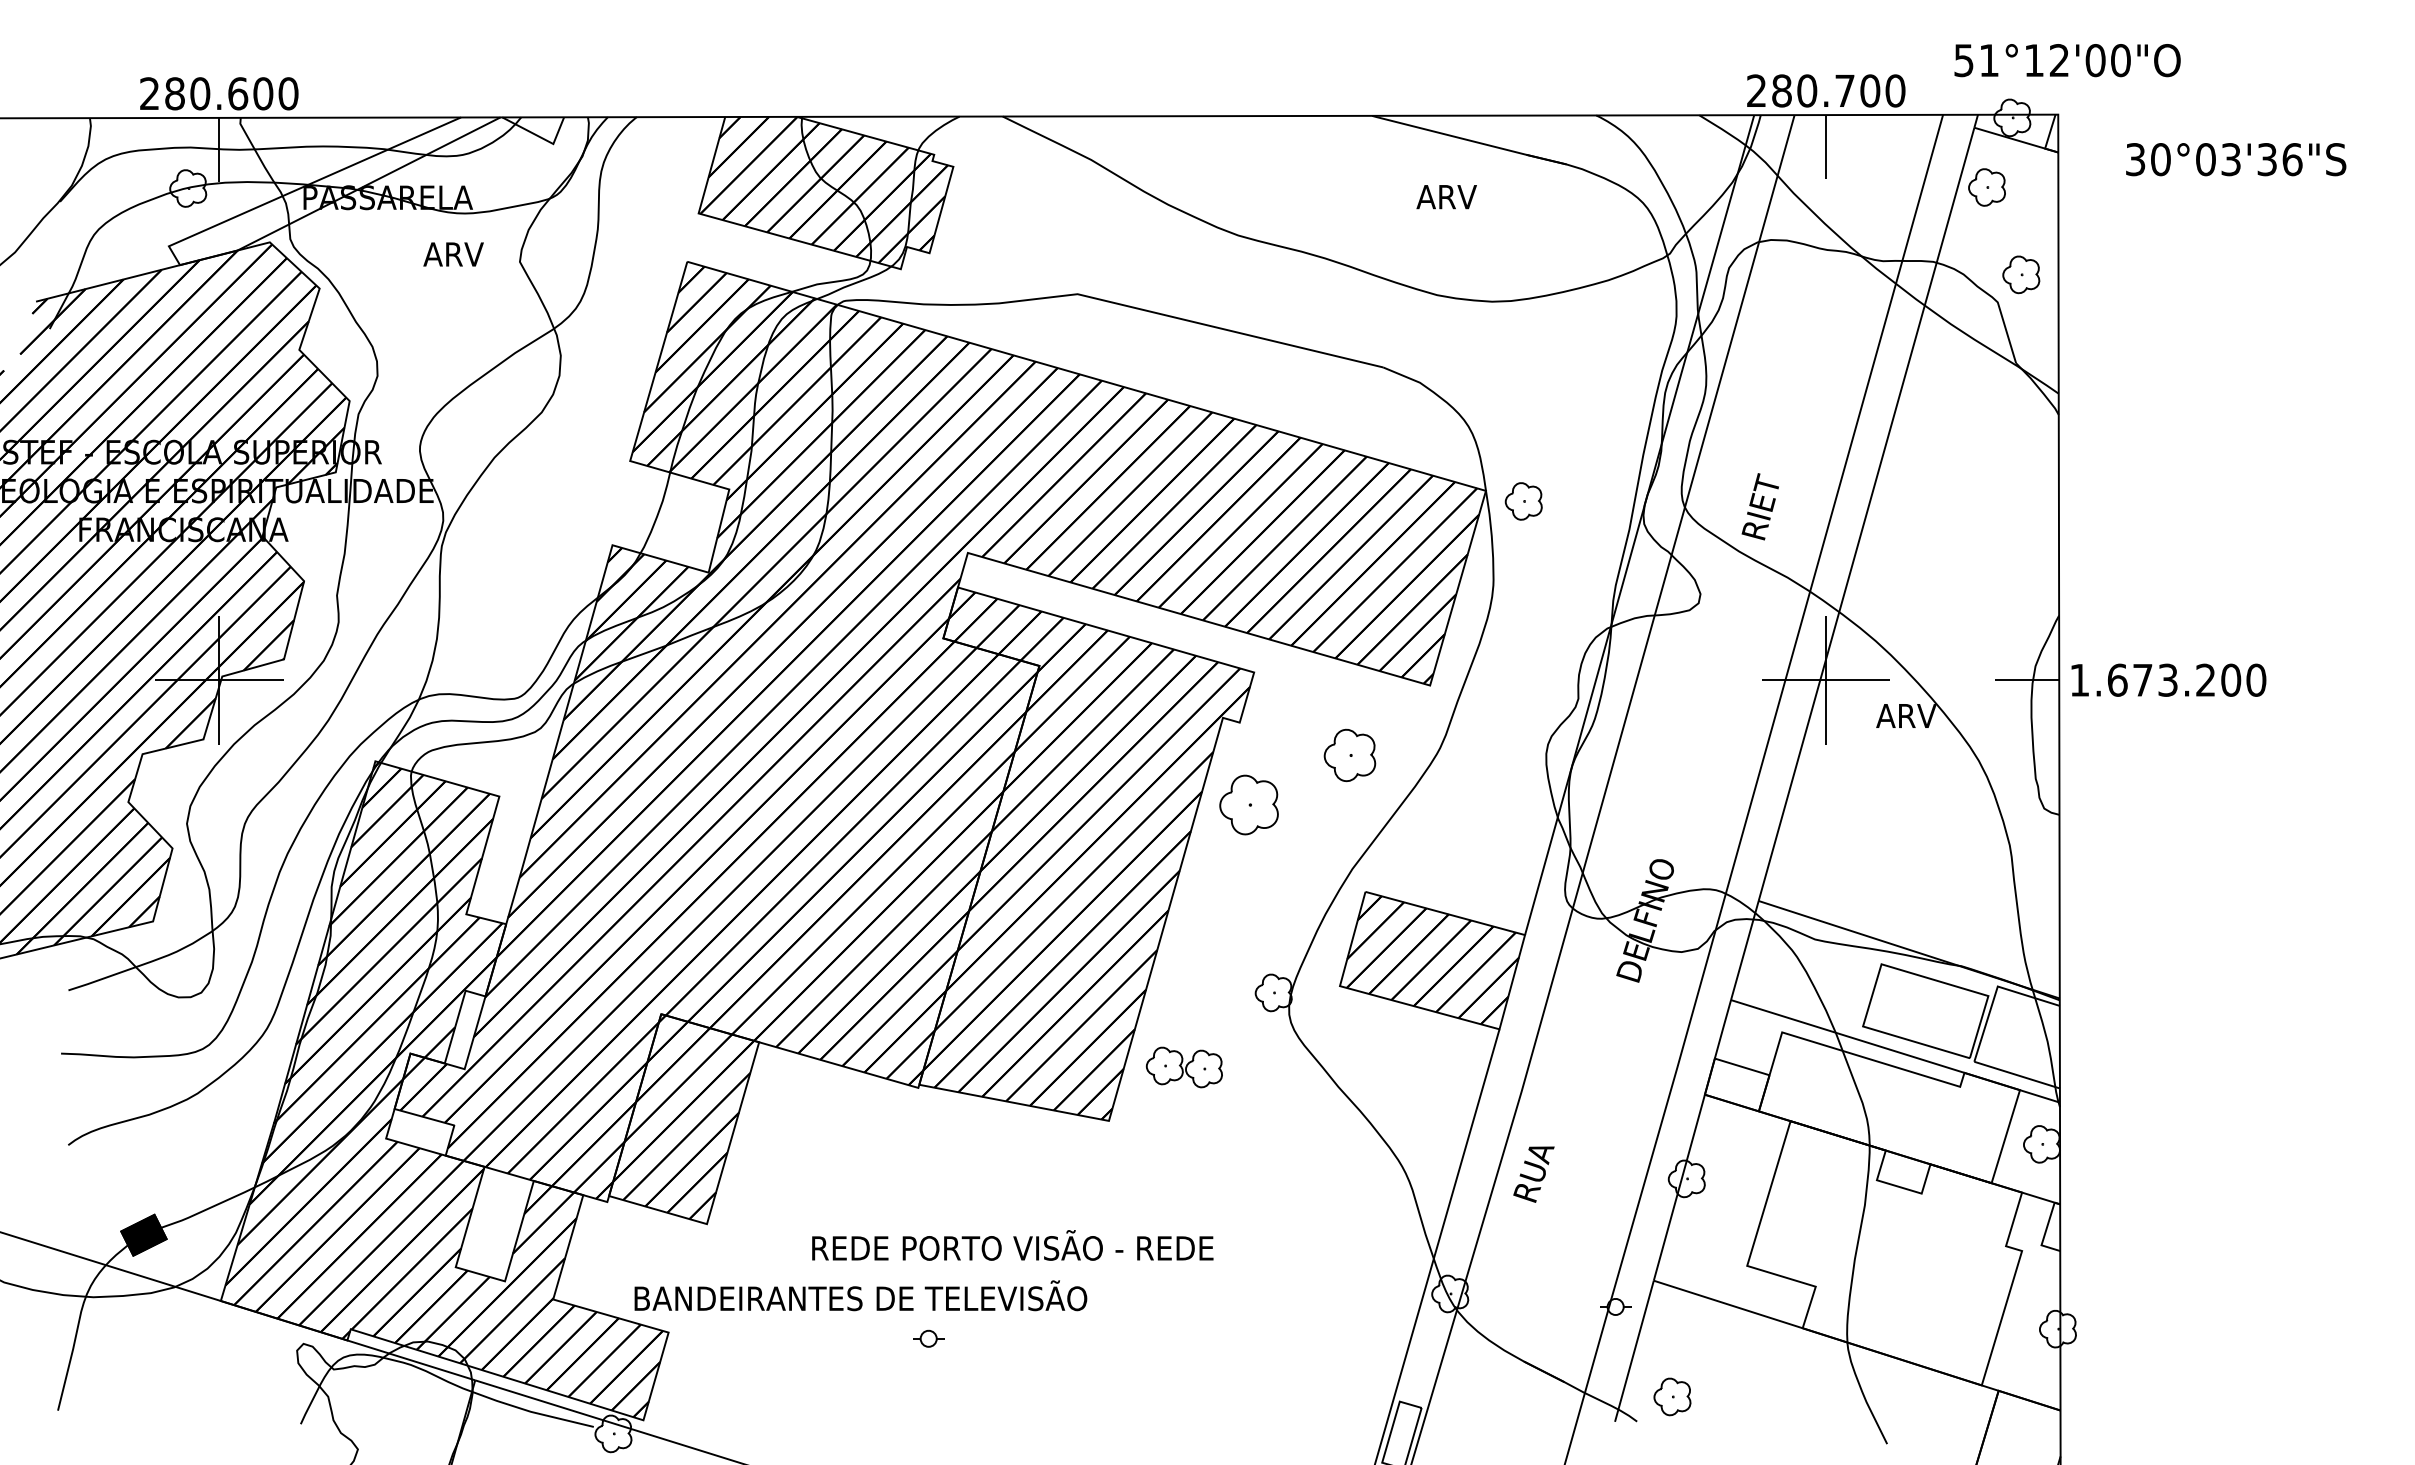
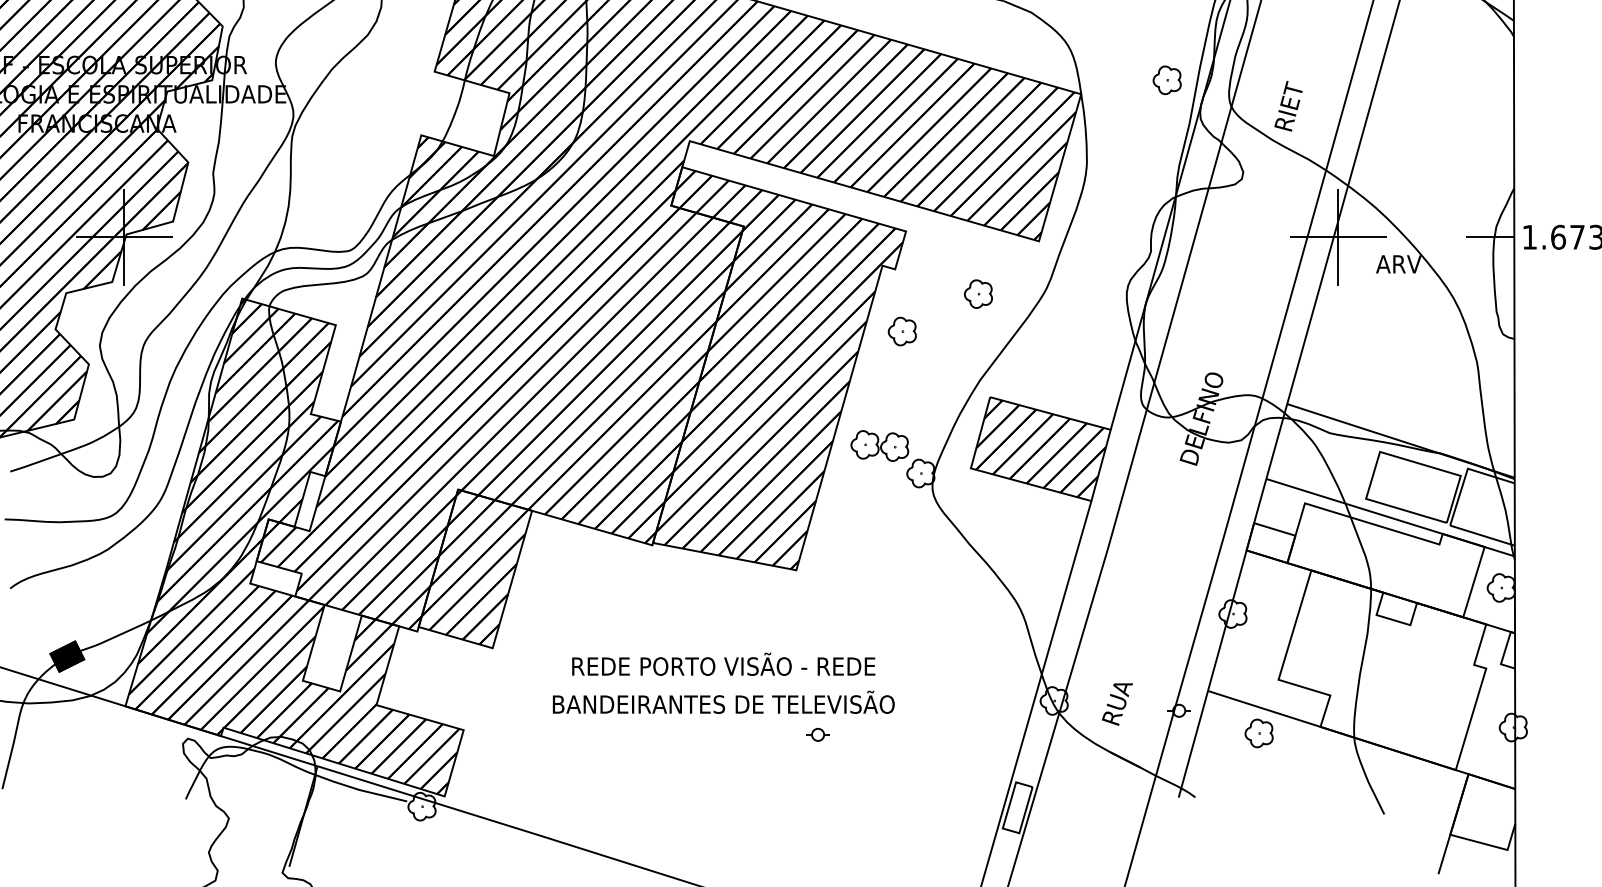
part: (1523, 501) -> (1166, 80), moved
part: (1349, 755) -> (978, 294), size x0.71
part: (1249, 804) -> (902, 331), size x0.62
part: (1183, 1067) -> (879, 446), moved
text: (1533, 1174) -> (1117, 704), moved
text: (860, 1295) -> (723, 702), moved
part: (928, 1338) -> (817, 734), moved
part: (1672, 1396) -> (1259, 733), moved

